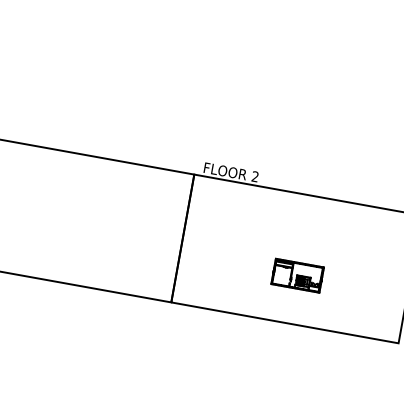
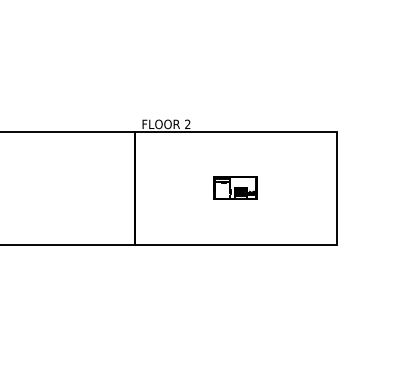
part: (297, 275) -> (235, 187), moved

